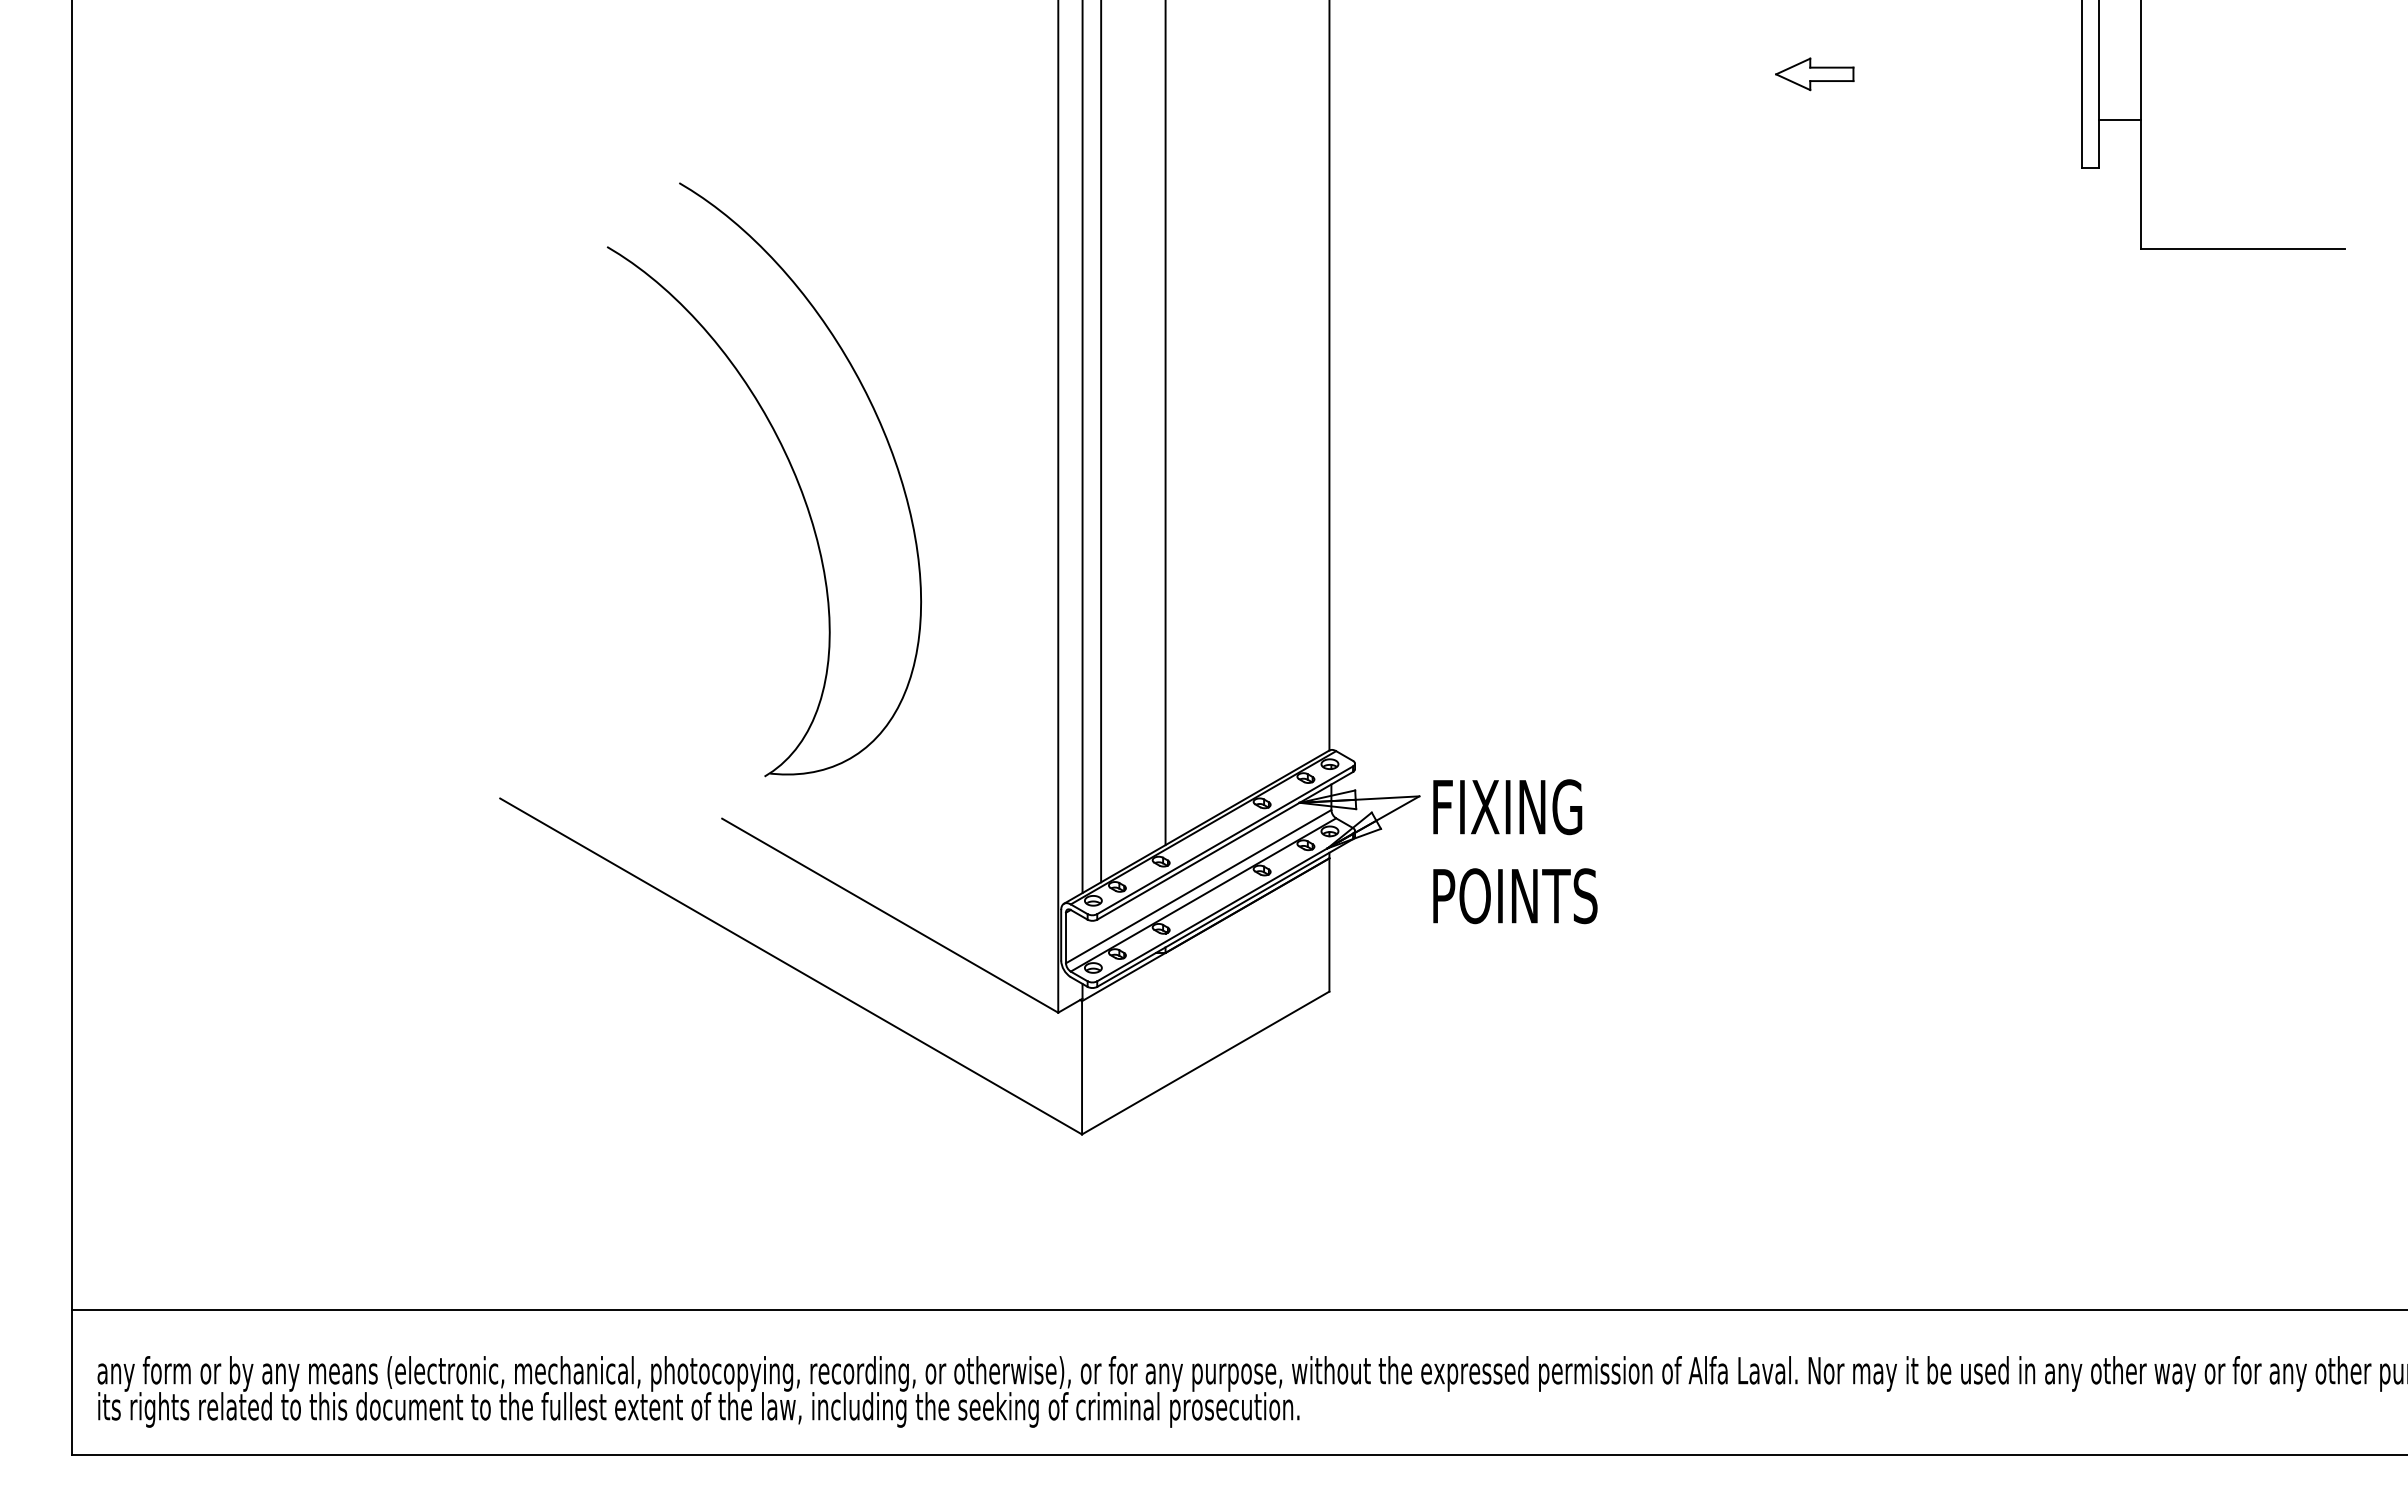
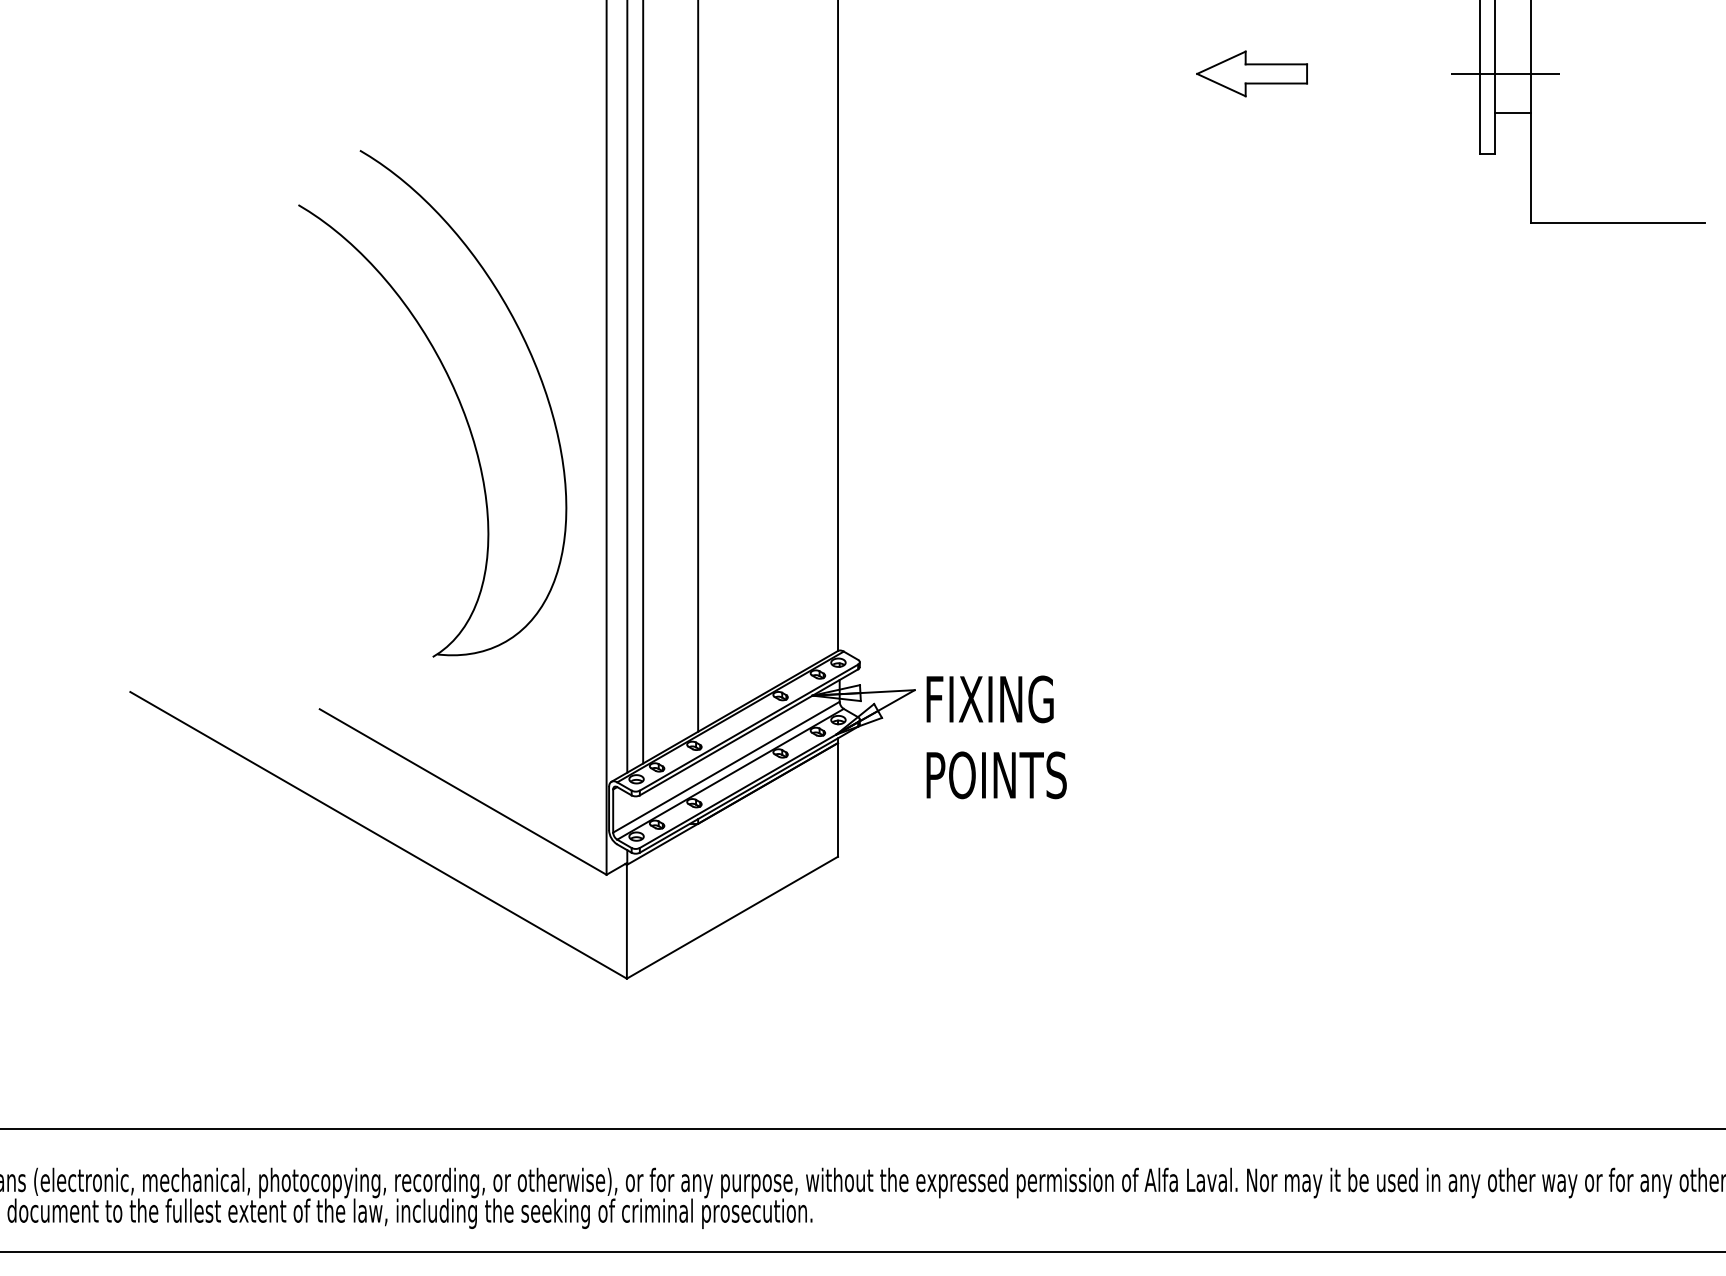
part: (1814, 74) -> (1251, 74), size x1.67
line: (2111, 74) -> (1505, 74), added
part: (791, 469) -> (455, 395), moved

